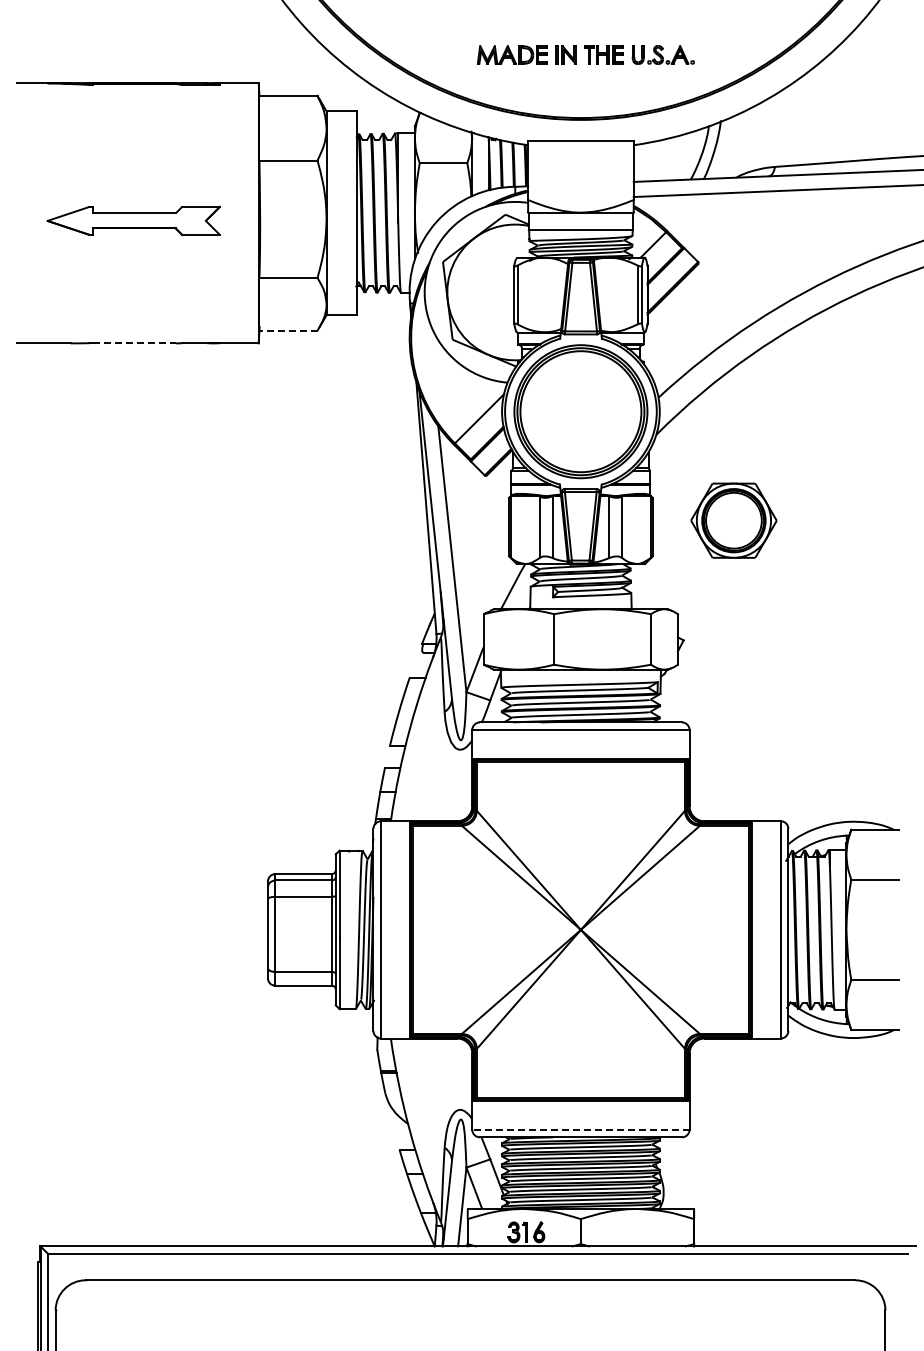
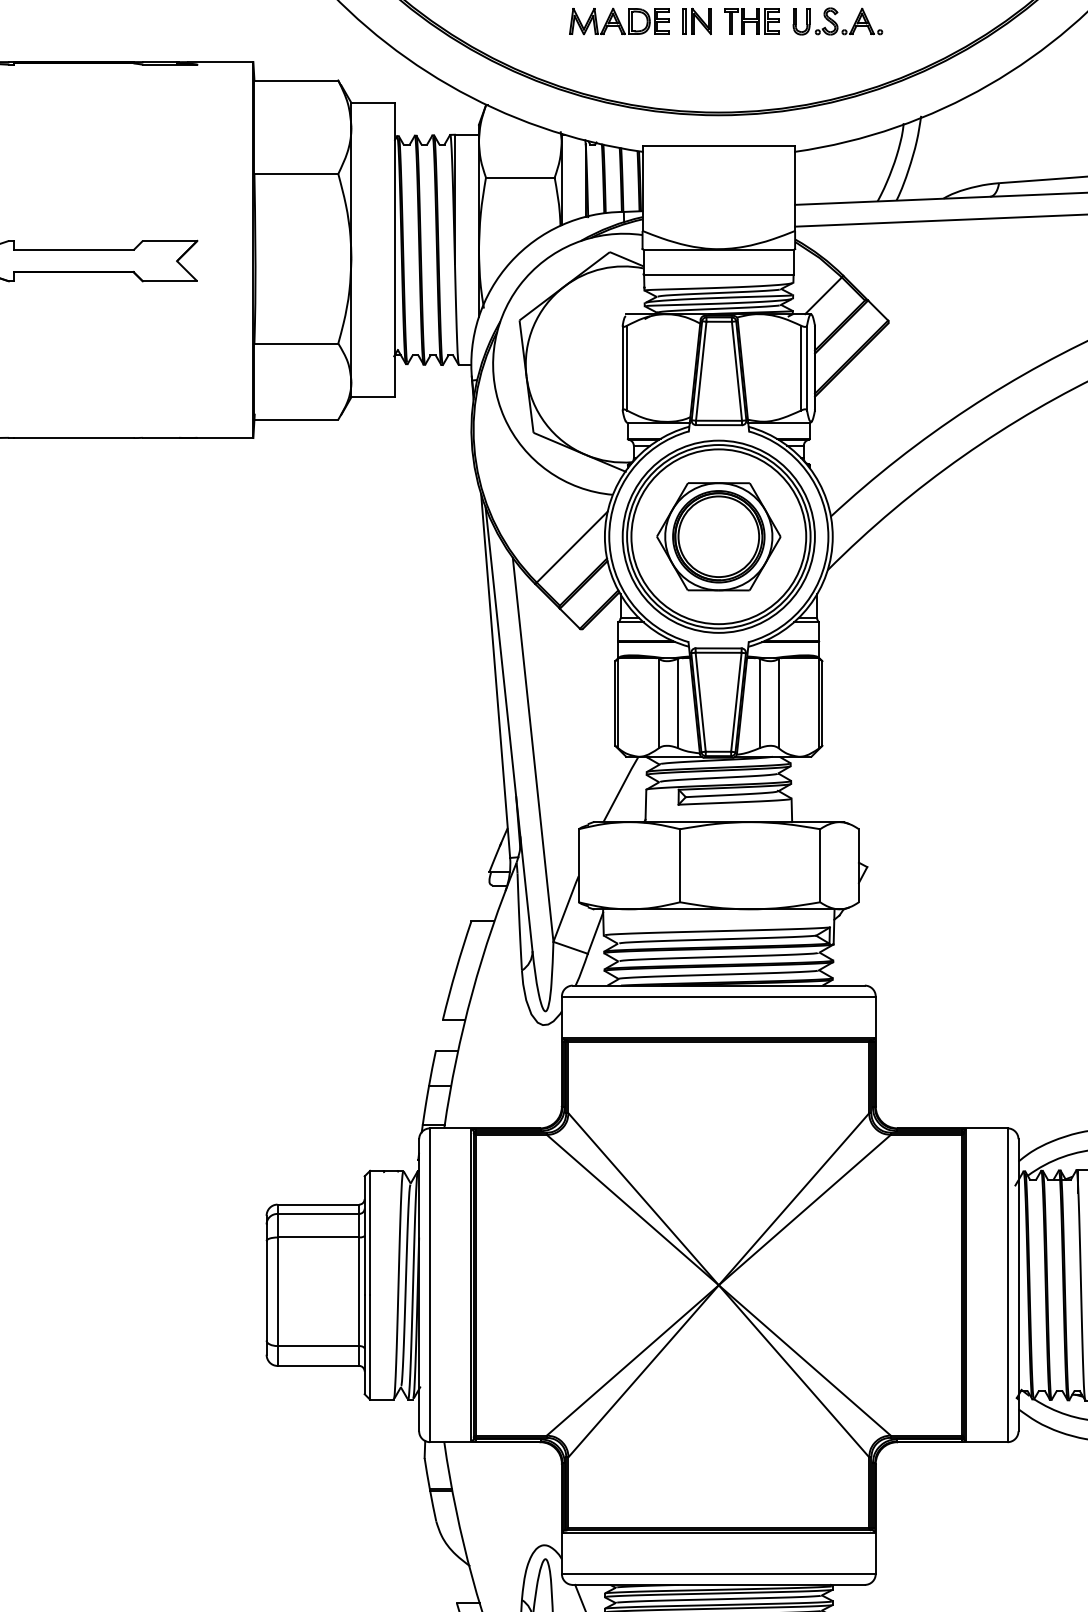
line: (287, 330) -> (294, 419), dashed -> solid
line: (134, 343) -> (73, 438), dashed -> solid
part: (733, 520) -> (718, 536), moved
line: (580, 1129) -> (718, 1573), dashed -> solid

